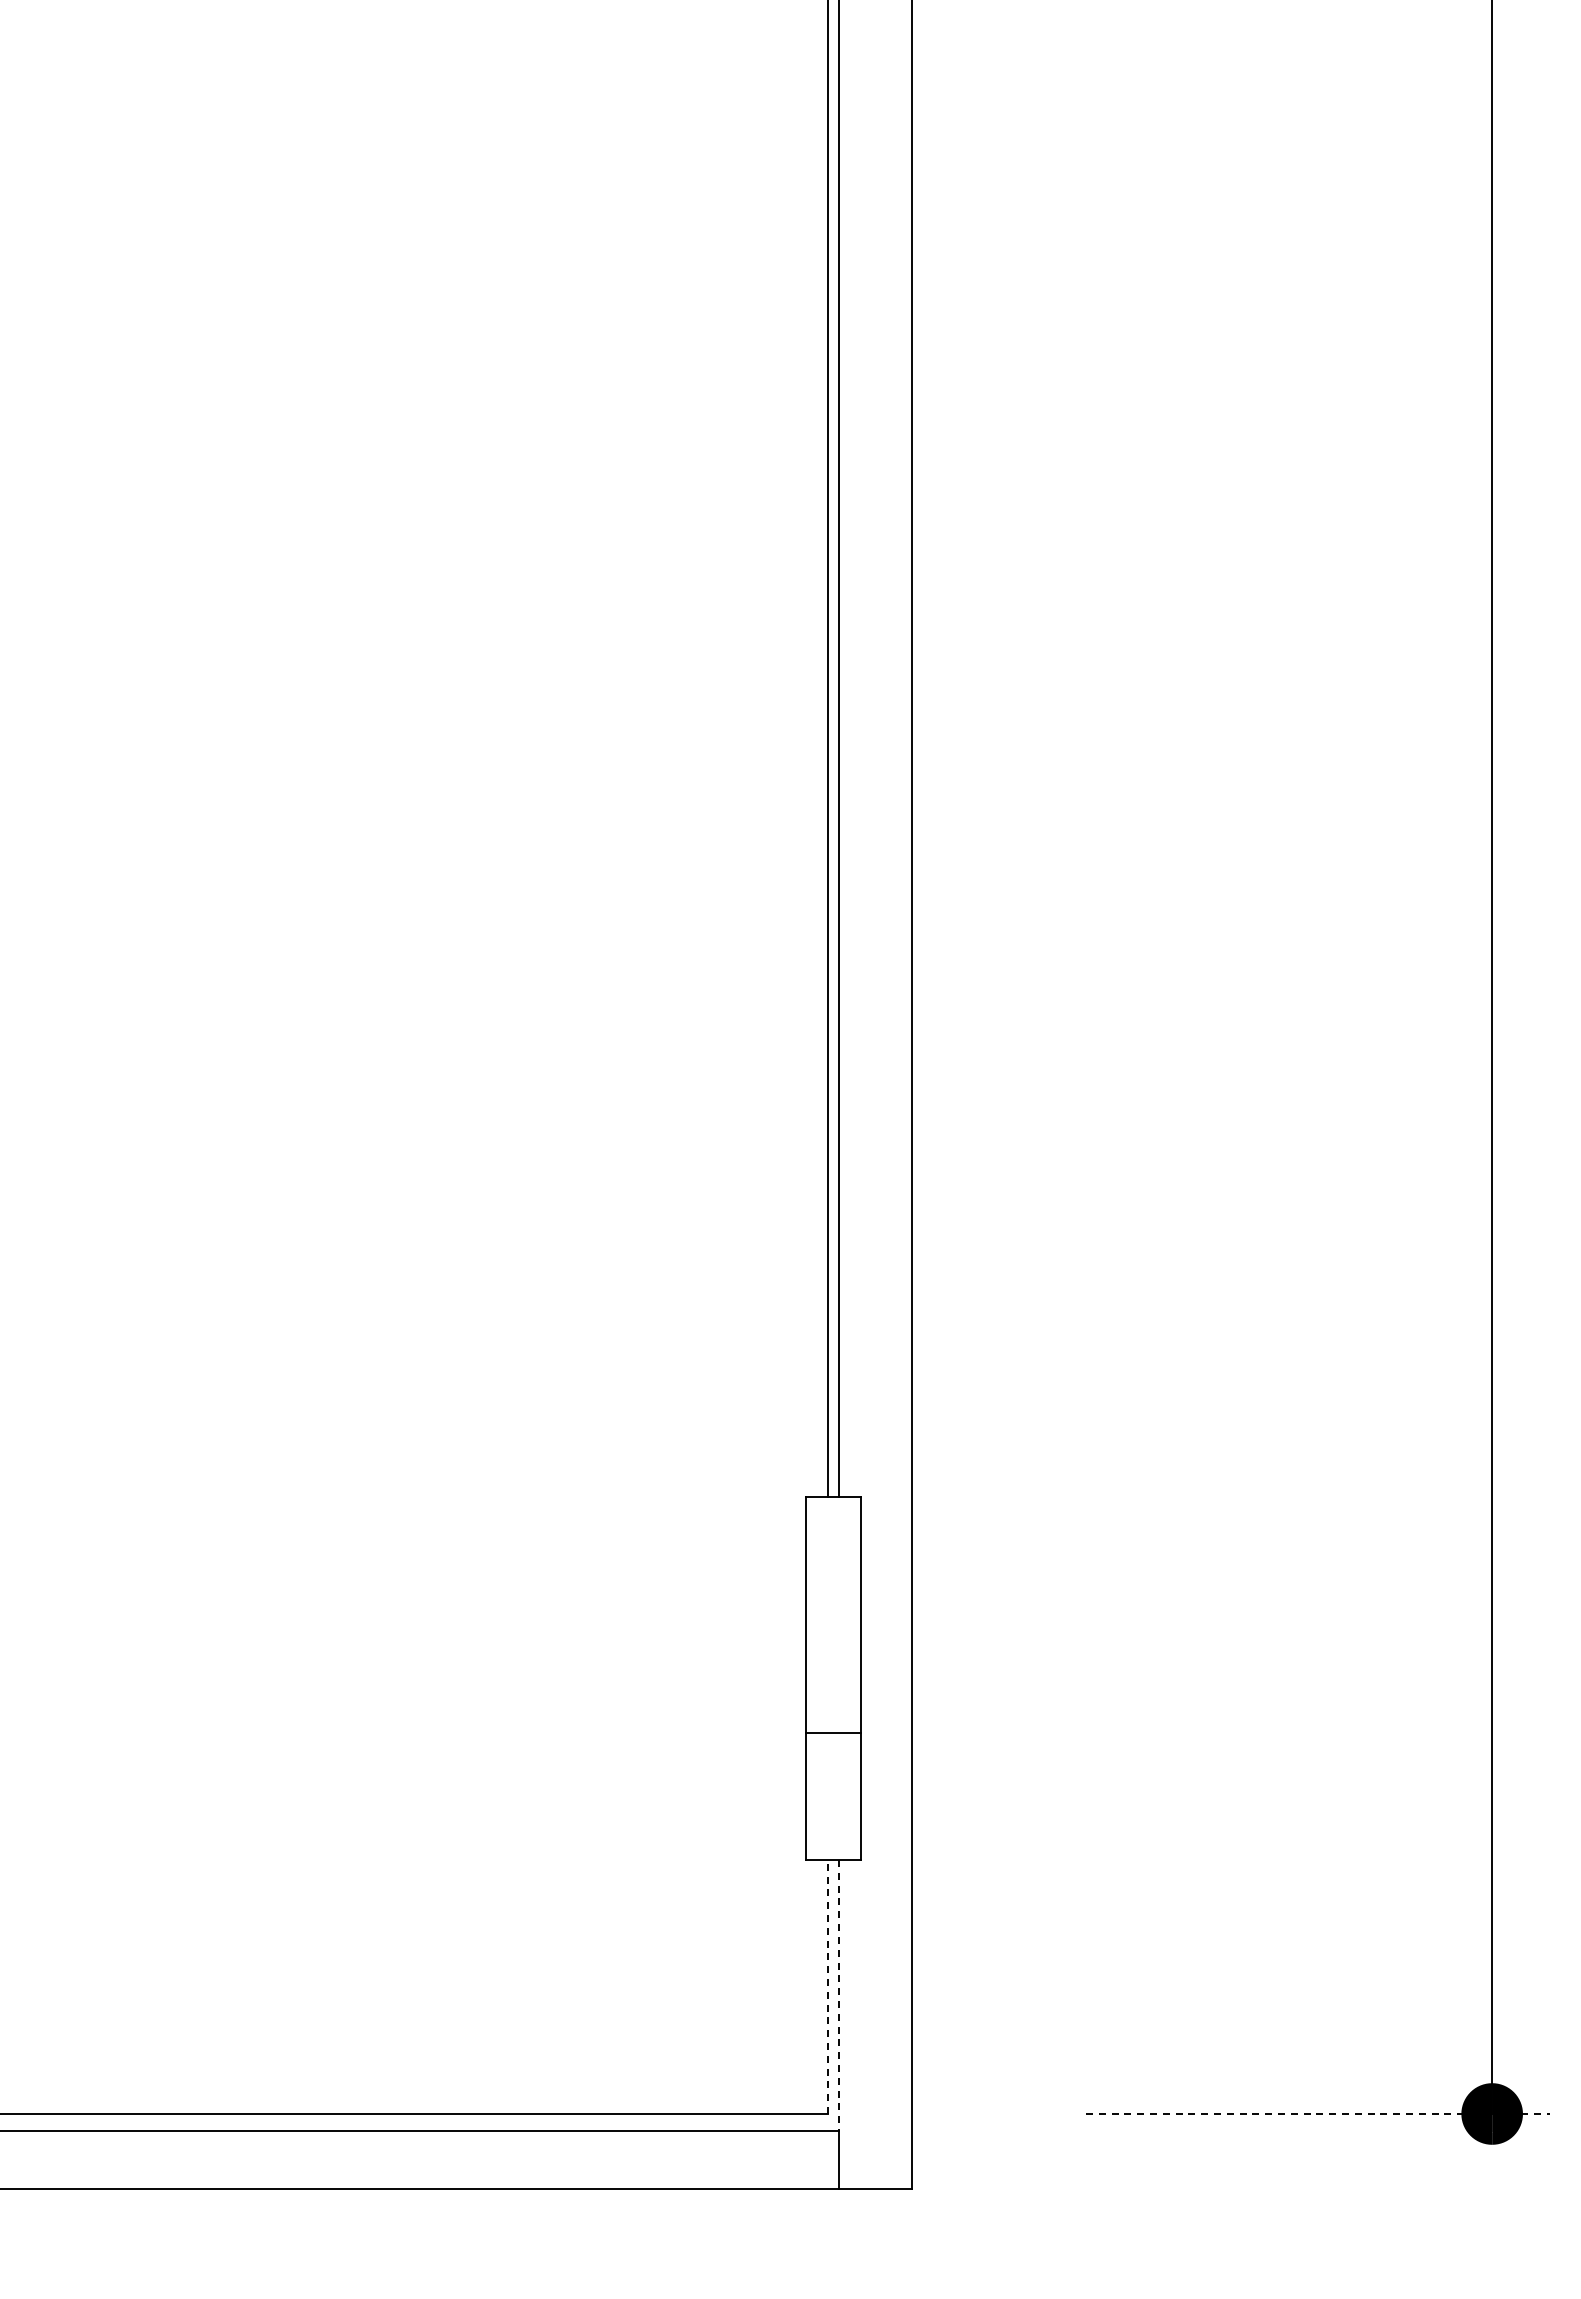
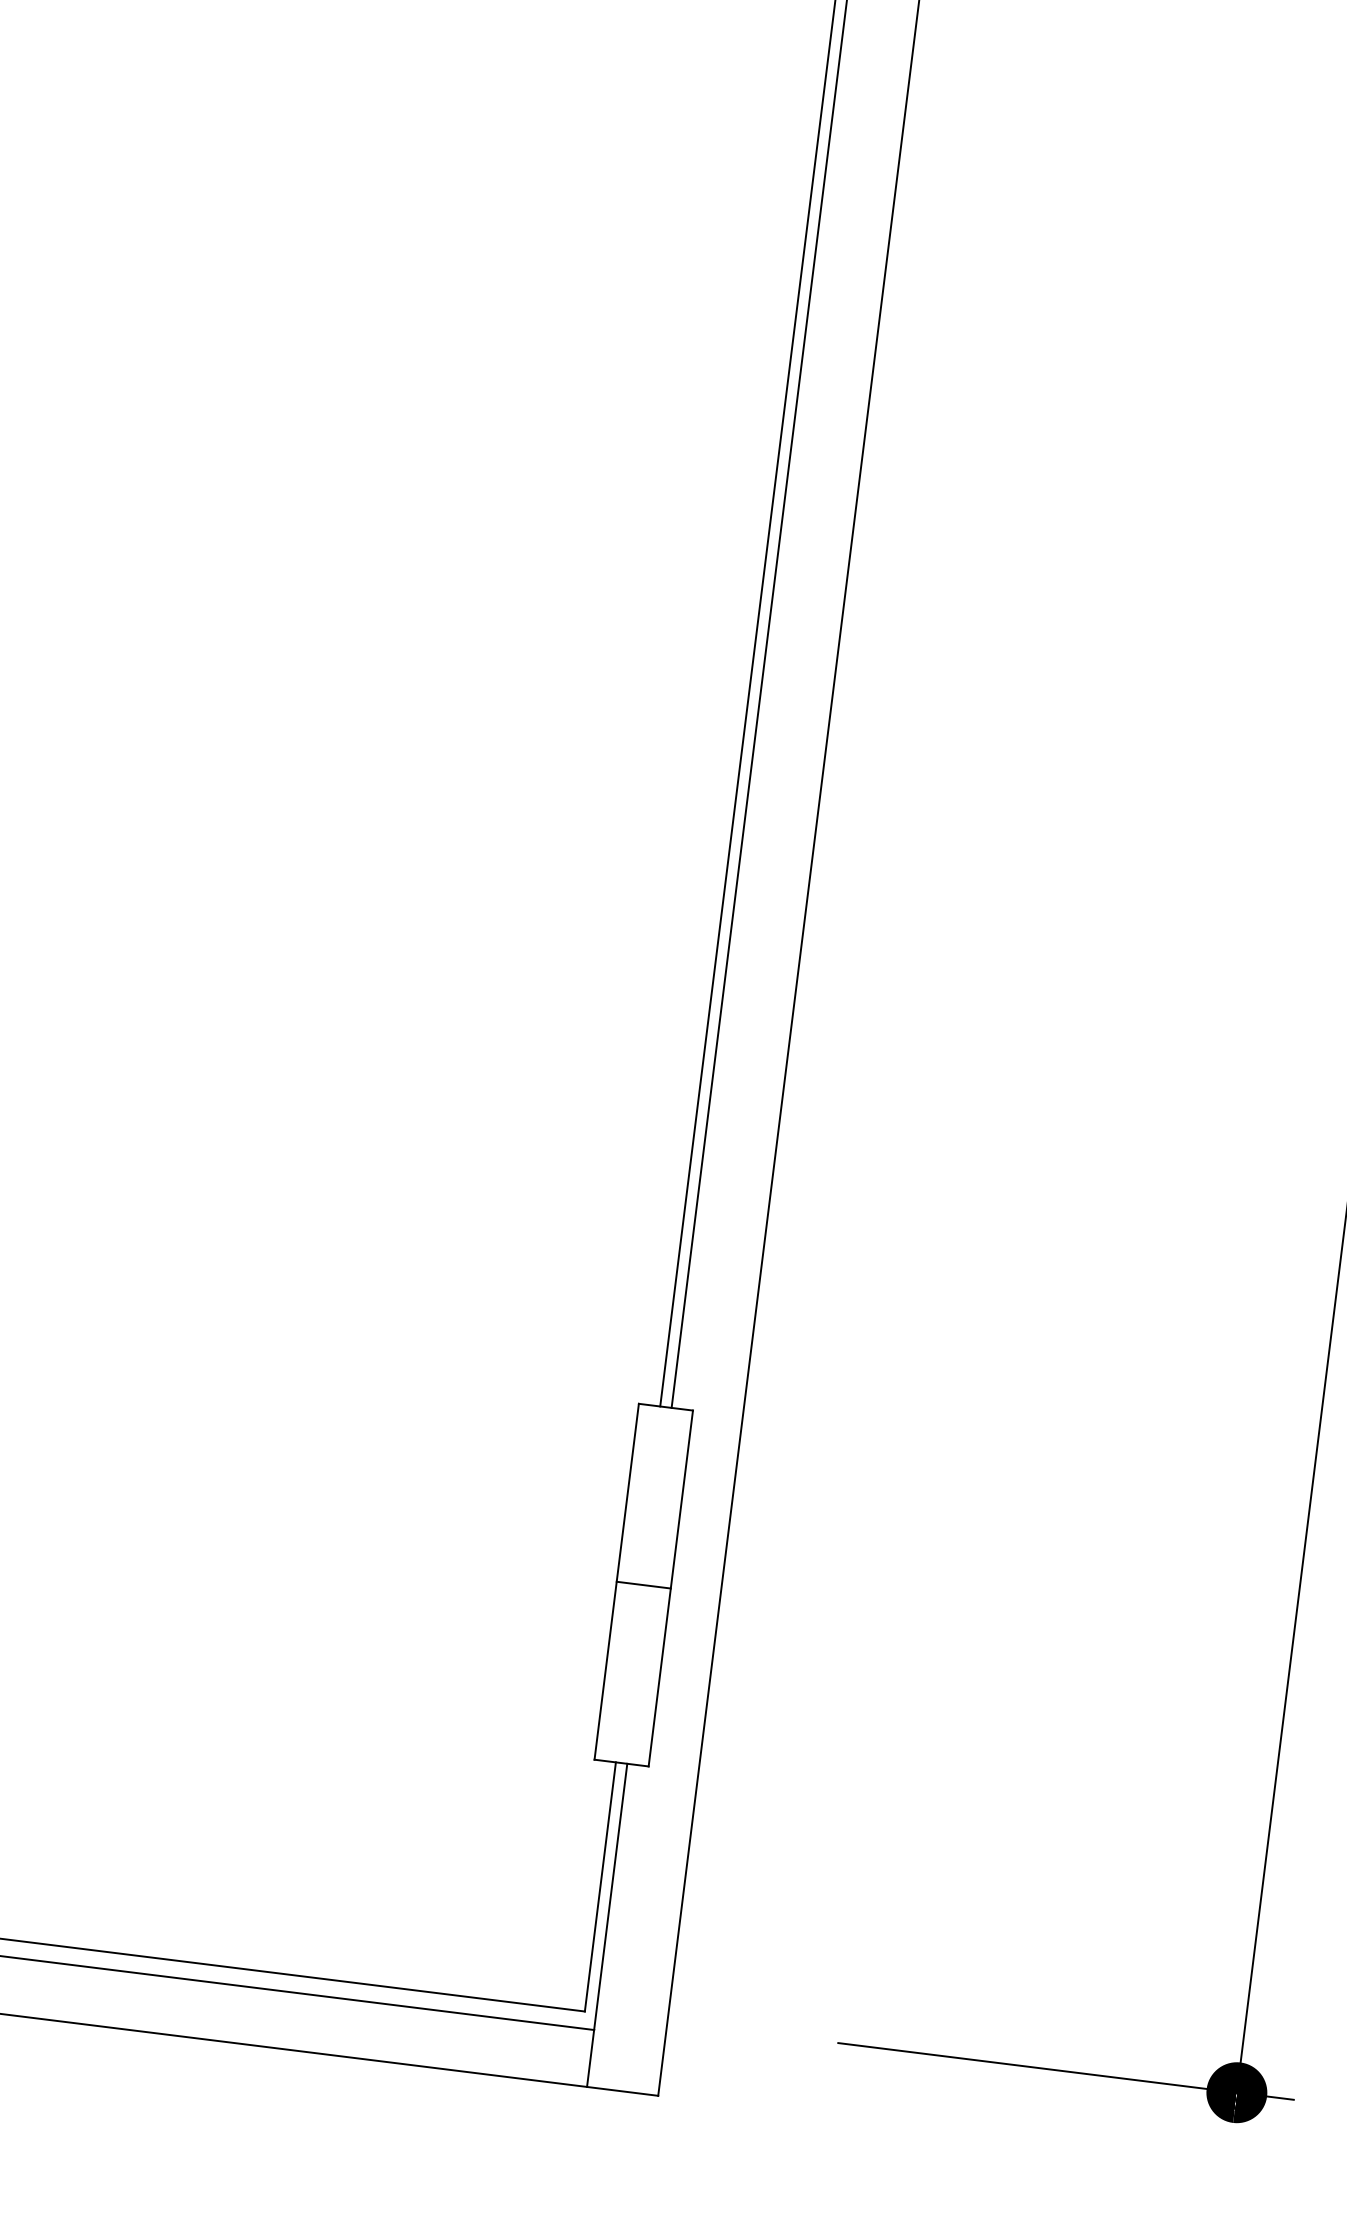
line: (833, 1732) -> (643, 1584), moved
line: (827, 1987) -> (600, 1887), dashed -> solid
line: (839, 1995) -> (611, 1896), dashed -> solid
line: (1318, 2114) -> (1066, 2071), dashed -> solid

